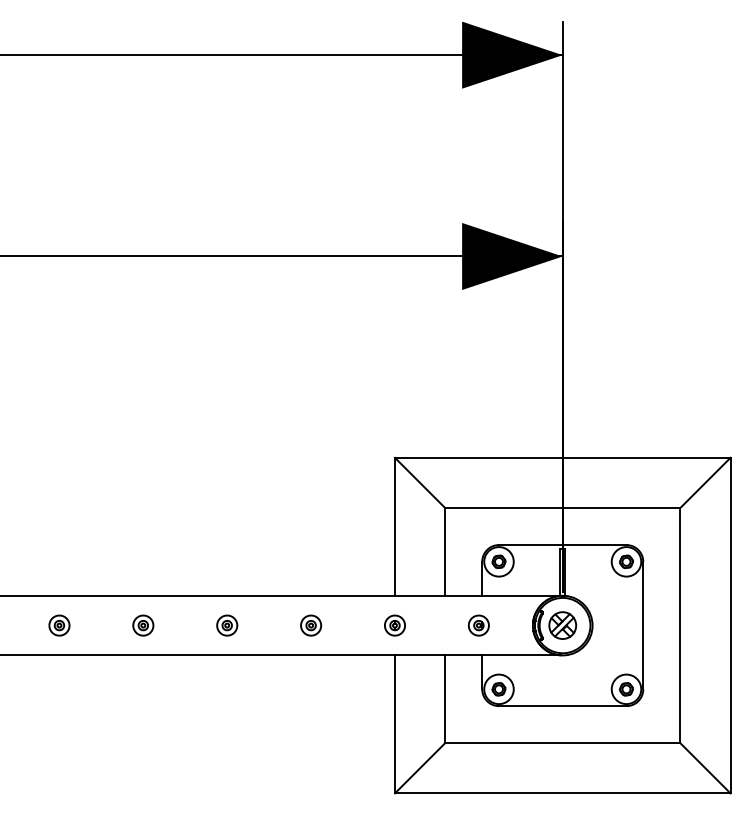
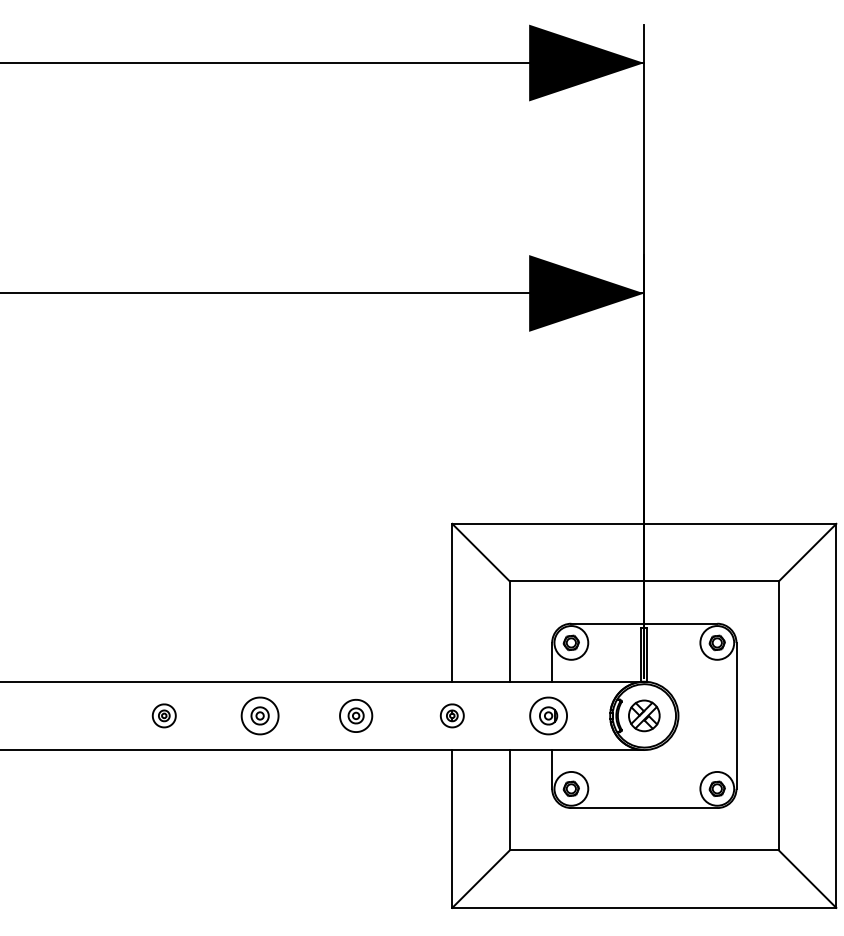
part: (59, 625) -> (68, 715), removed
part: (227, 625) -> (260, 715), size x1.6
part: (311, 625) -> (356, 715), size x1.4
part: (478, 625) -> (547, 715), size x1.6

